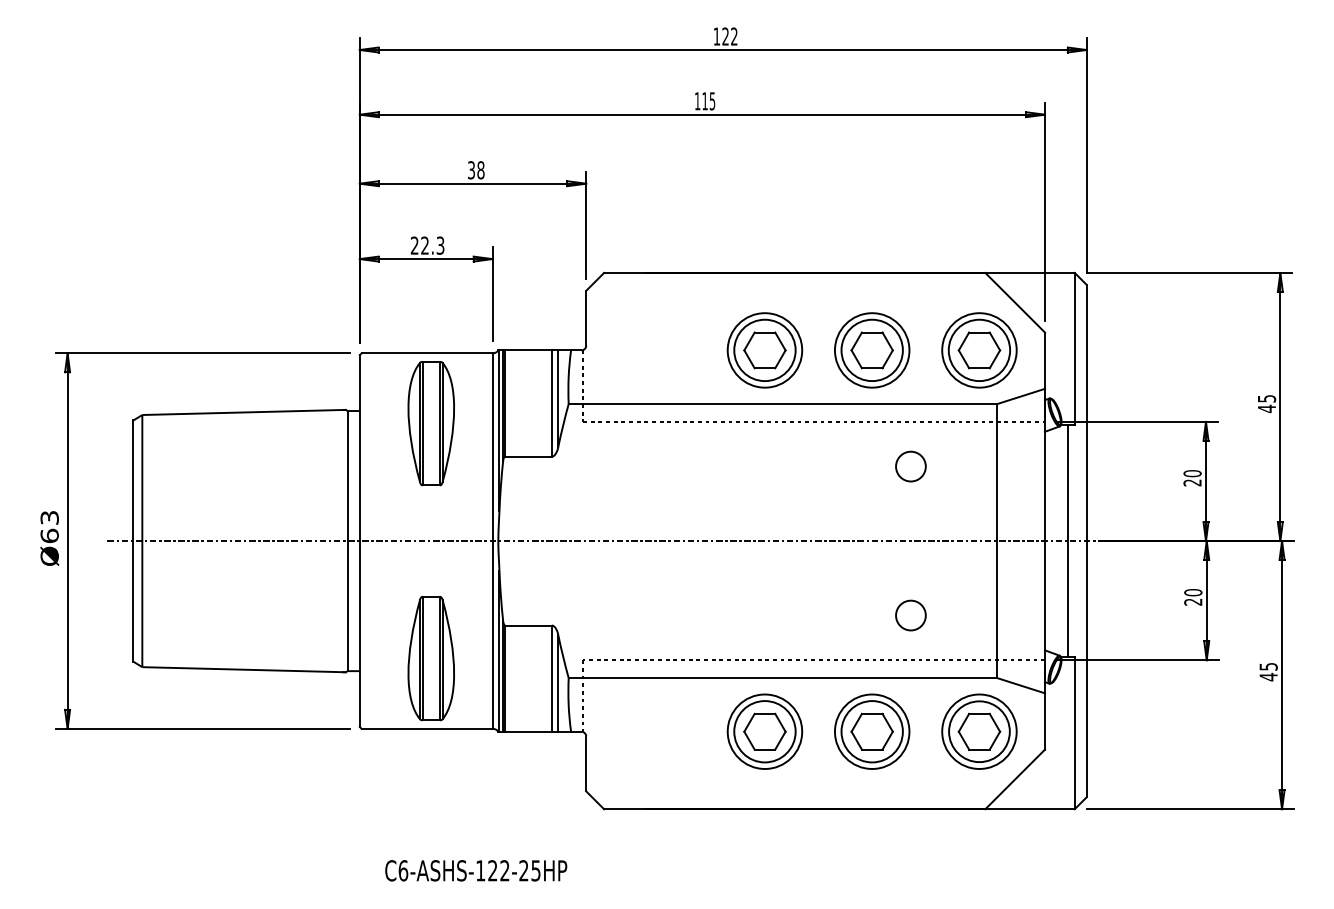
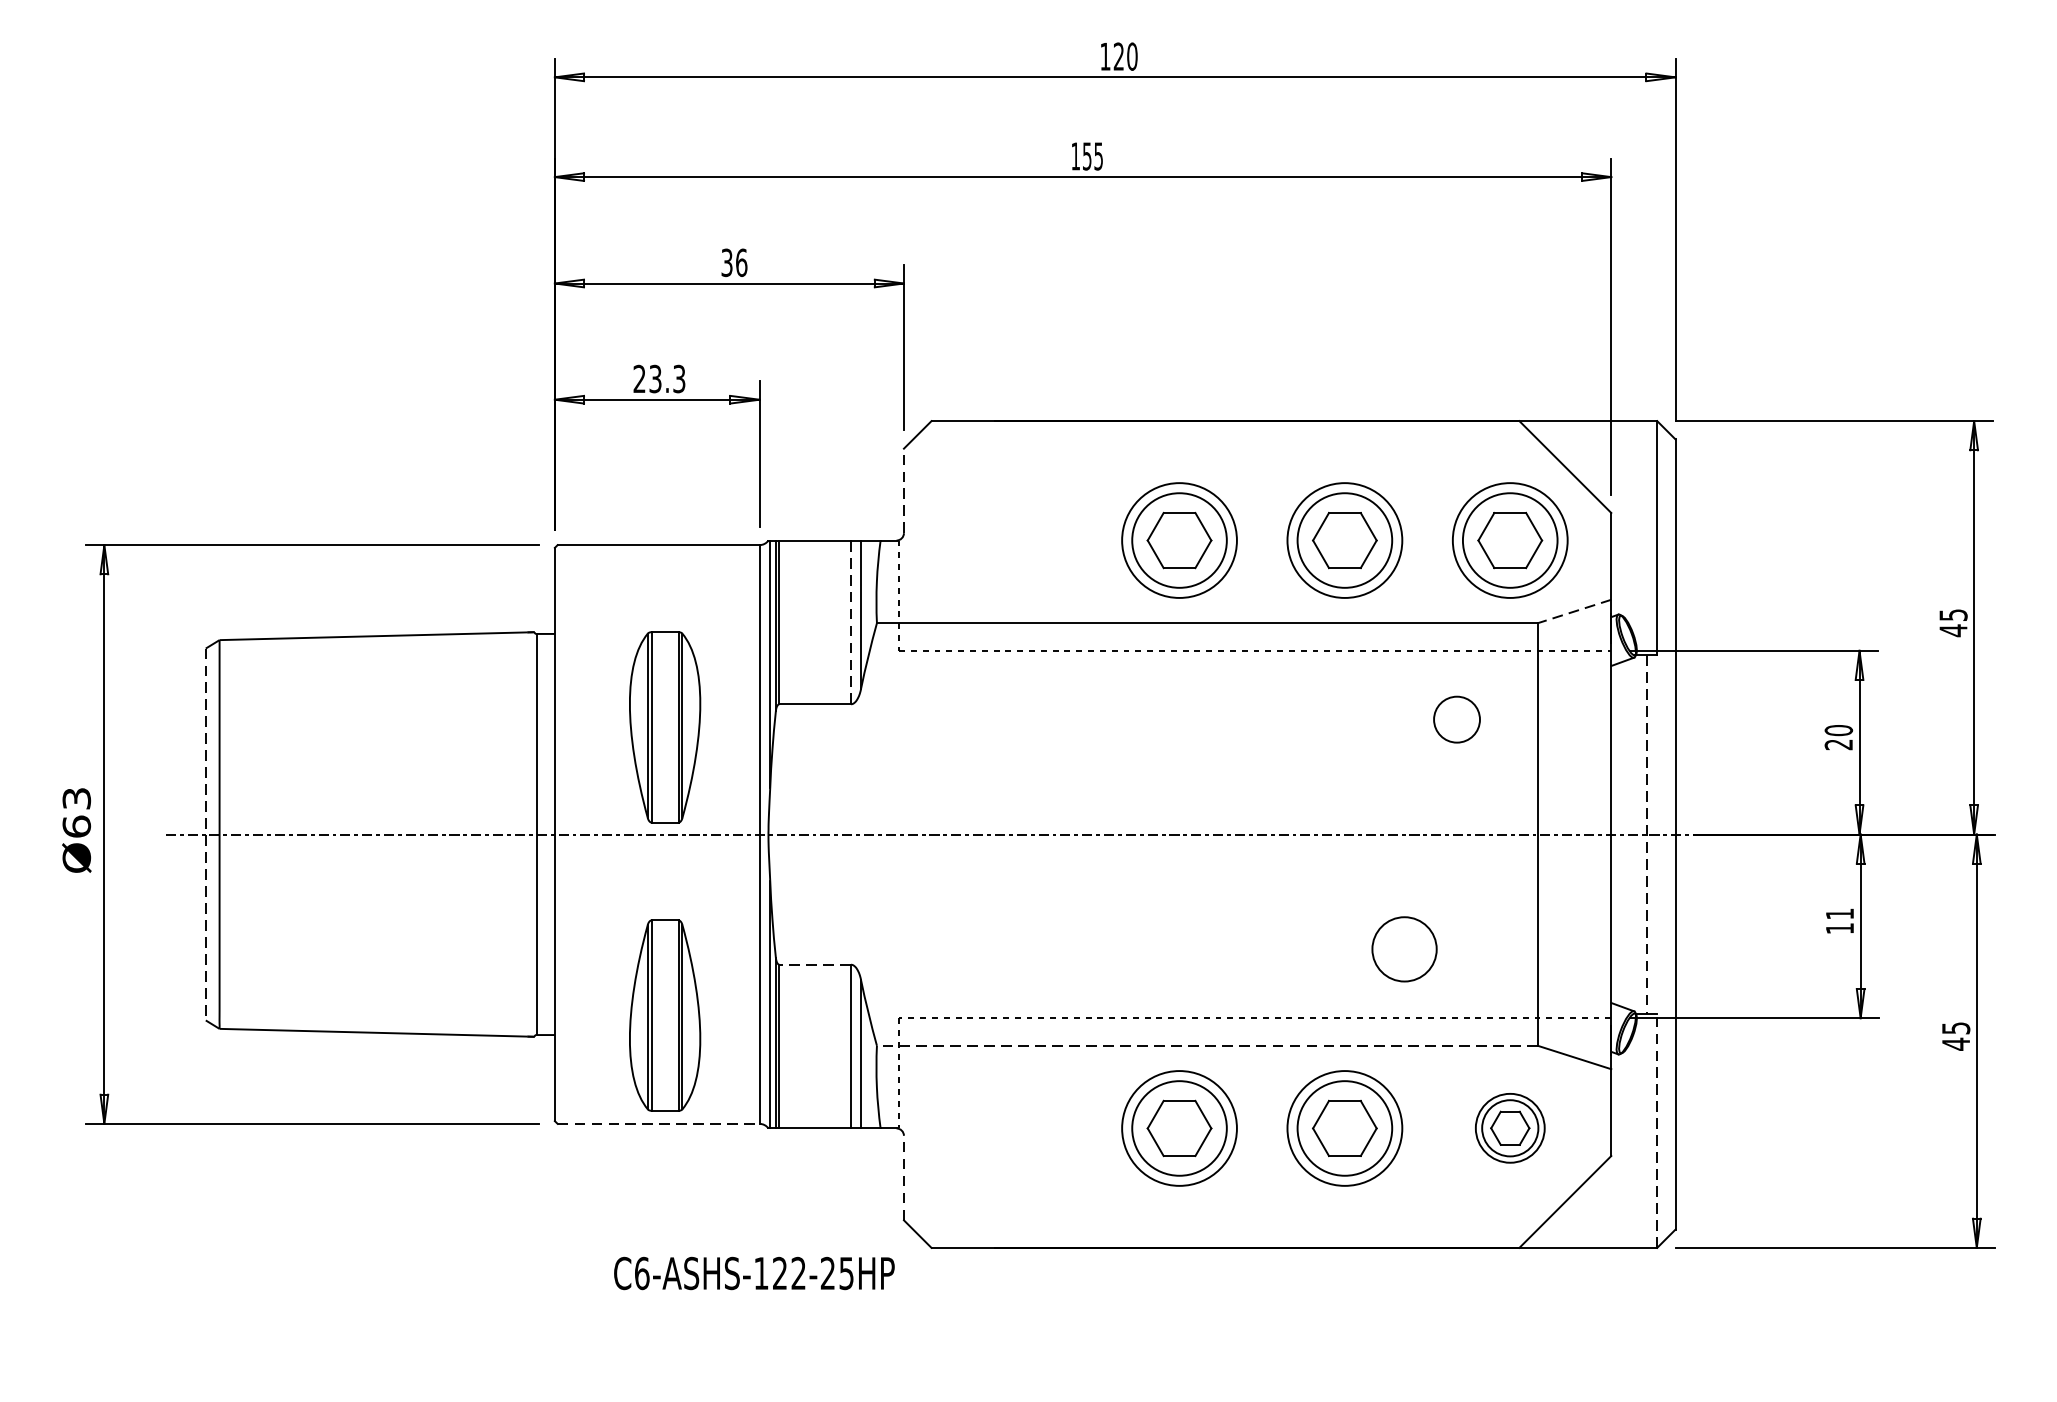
text: (734, 36) -> (1132, 56), 122 -> 120
text: (704, 101) -> (1086, 156), 115 -> 155
text: (480, 170) -> (740, 263), 38 -> 36
text: (424, 245) -> (654, 378), 22.3 -> 23.3
line: (586, 317) -> (904, 489), solid -> dashed
line: (1020, 396) -> (1573, 611), solid -> dashed
line: (551, 403) -> (850, 622), solid -> dashed
part: (430, 423) -> (663, 727), moved
circle: (910, 466) -> (1456, 719), moved
line: (133, 541) -> (205, 835), solid -> dashed
line: (1068, 541) -> (1647, 835), solid -> dashed
text: (1193, 597) -> (1840, 921), 20 -> 11
circle: (910, 615) -> (1403, 949), size x1.4
line: (528, 625) -> (814, 964), solid -> dashed
line: (782, 678) -> (1206, 1046), solid -> dashed
line: (427, 728) -> (659, 1123), solid -> dashed
part: (979, 731) -> (1510, 1128), size x0.6
line: (1074, 733) -> (1656, 1131), solid -> dashed
line: (586, 763) -> (904, 1177), solid -> dashed
text: (476, 870) -> (754, 1273), moved

